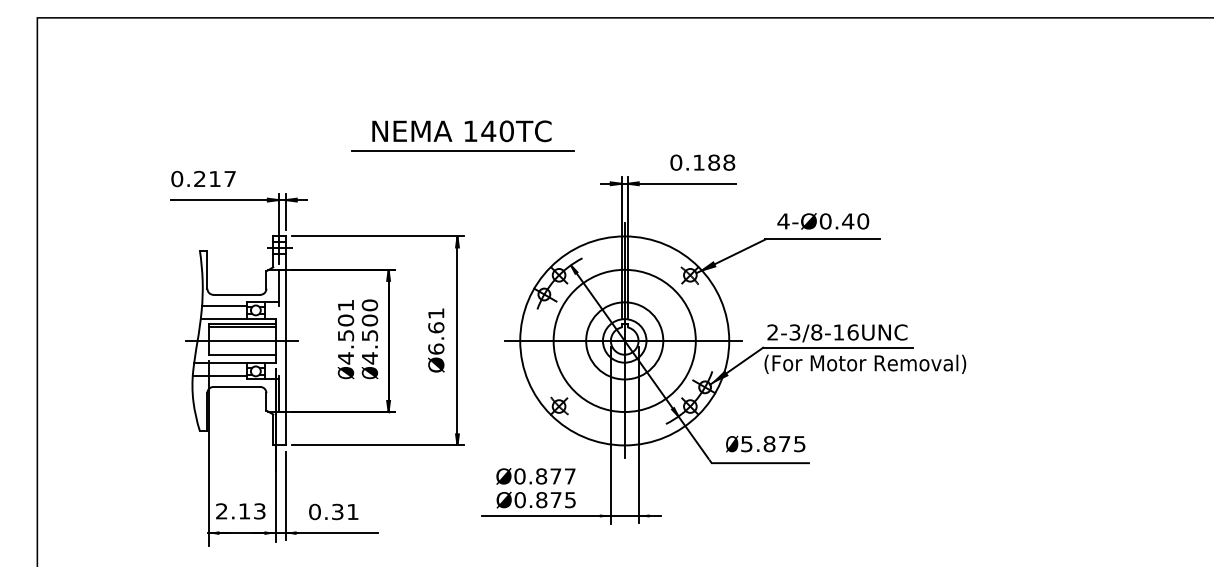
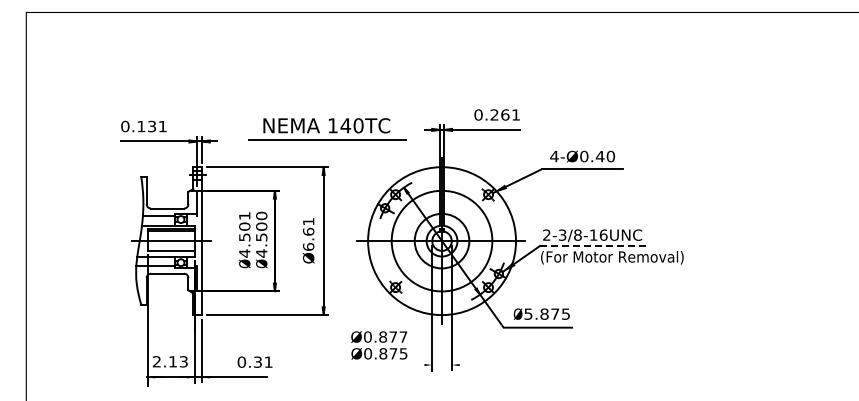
part: (462, 136) -> (327, 129), moved
text: (714, 161) -> (505, 114), 0.188 -> 0.261
text: (214, 178) -> (151, 126), 0.217 -> 0.131
line: (838, 348) -> (593, 246), solid -> dashed
text: (332, 510) -> (254, 361), moved
line: (571, 516) -> (404, 365), removed

